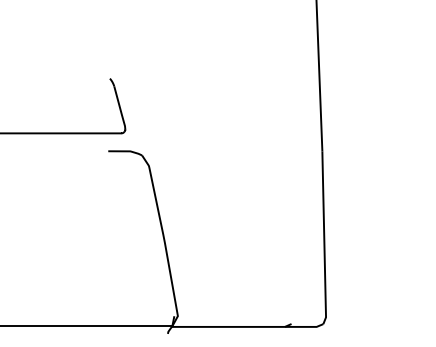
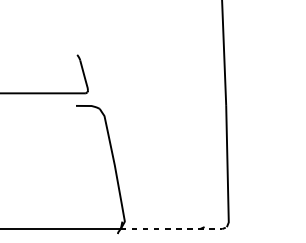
line: (248, 326) -> (174, 228), solid -> dashed

